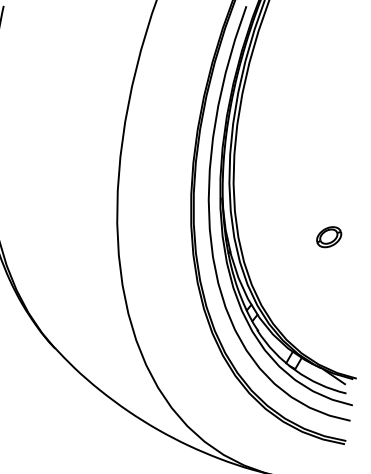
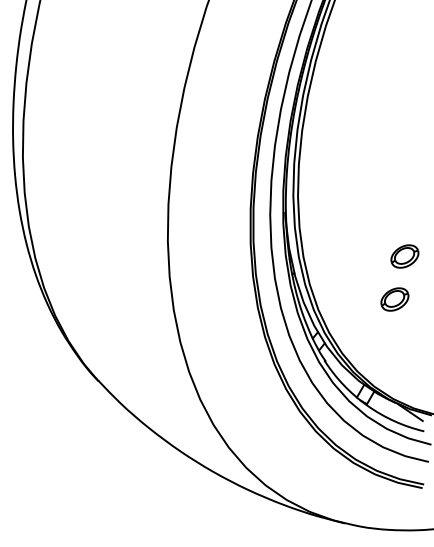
part: (319, 275) -> (394, 299), added

